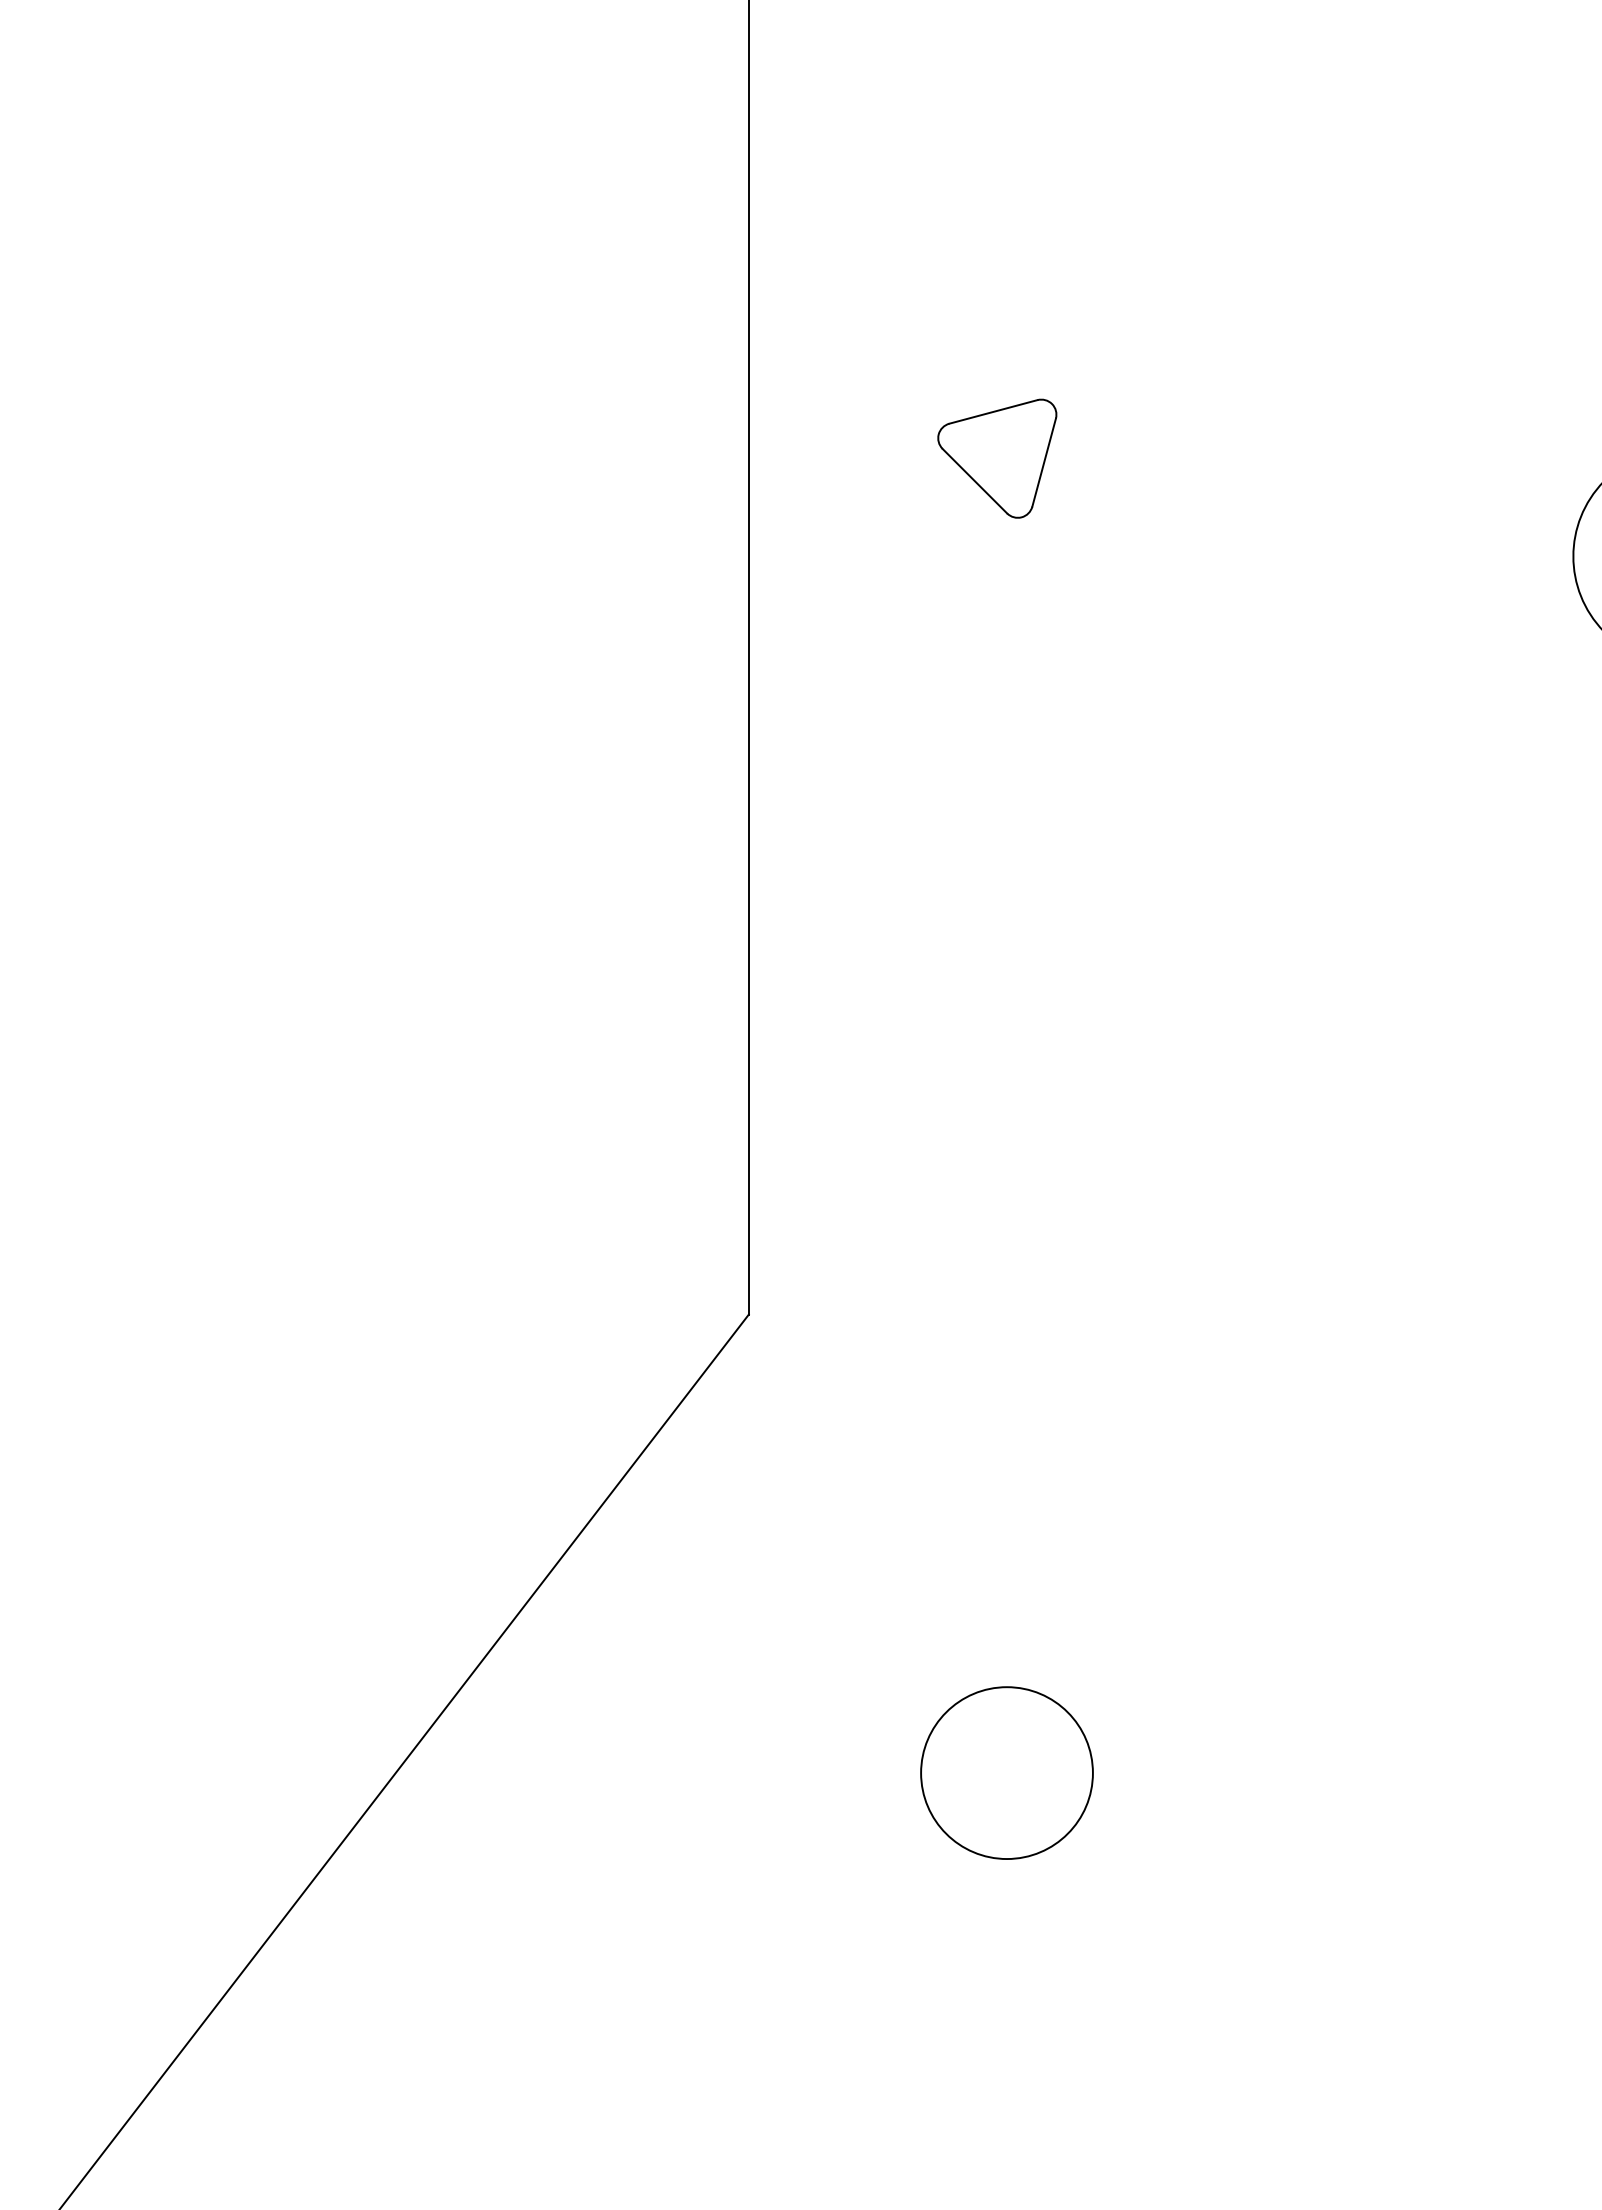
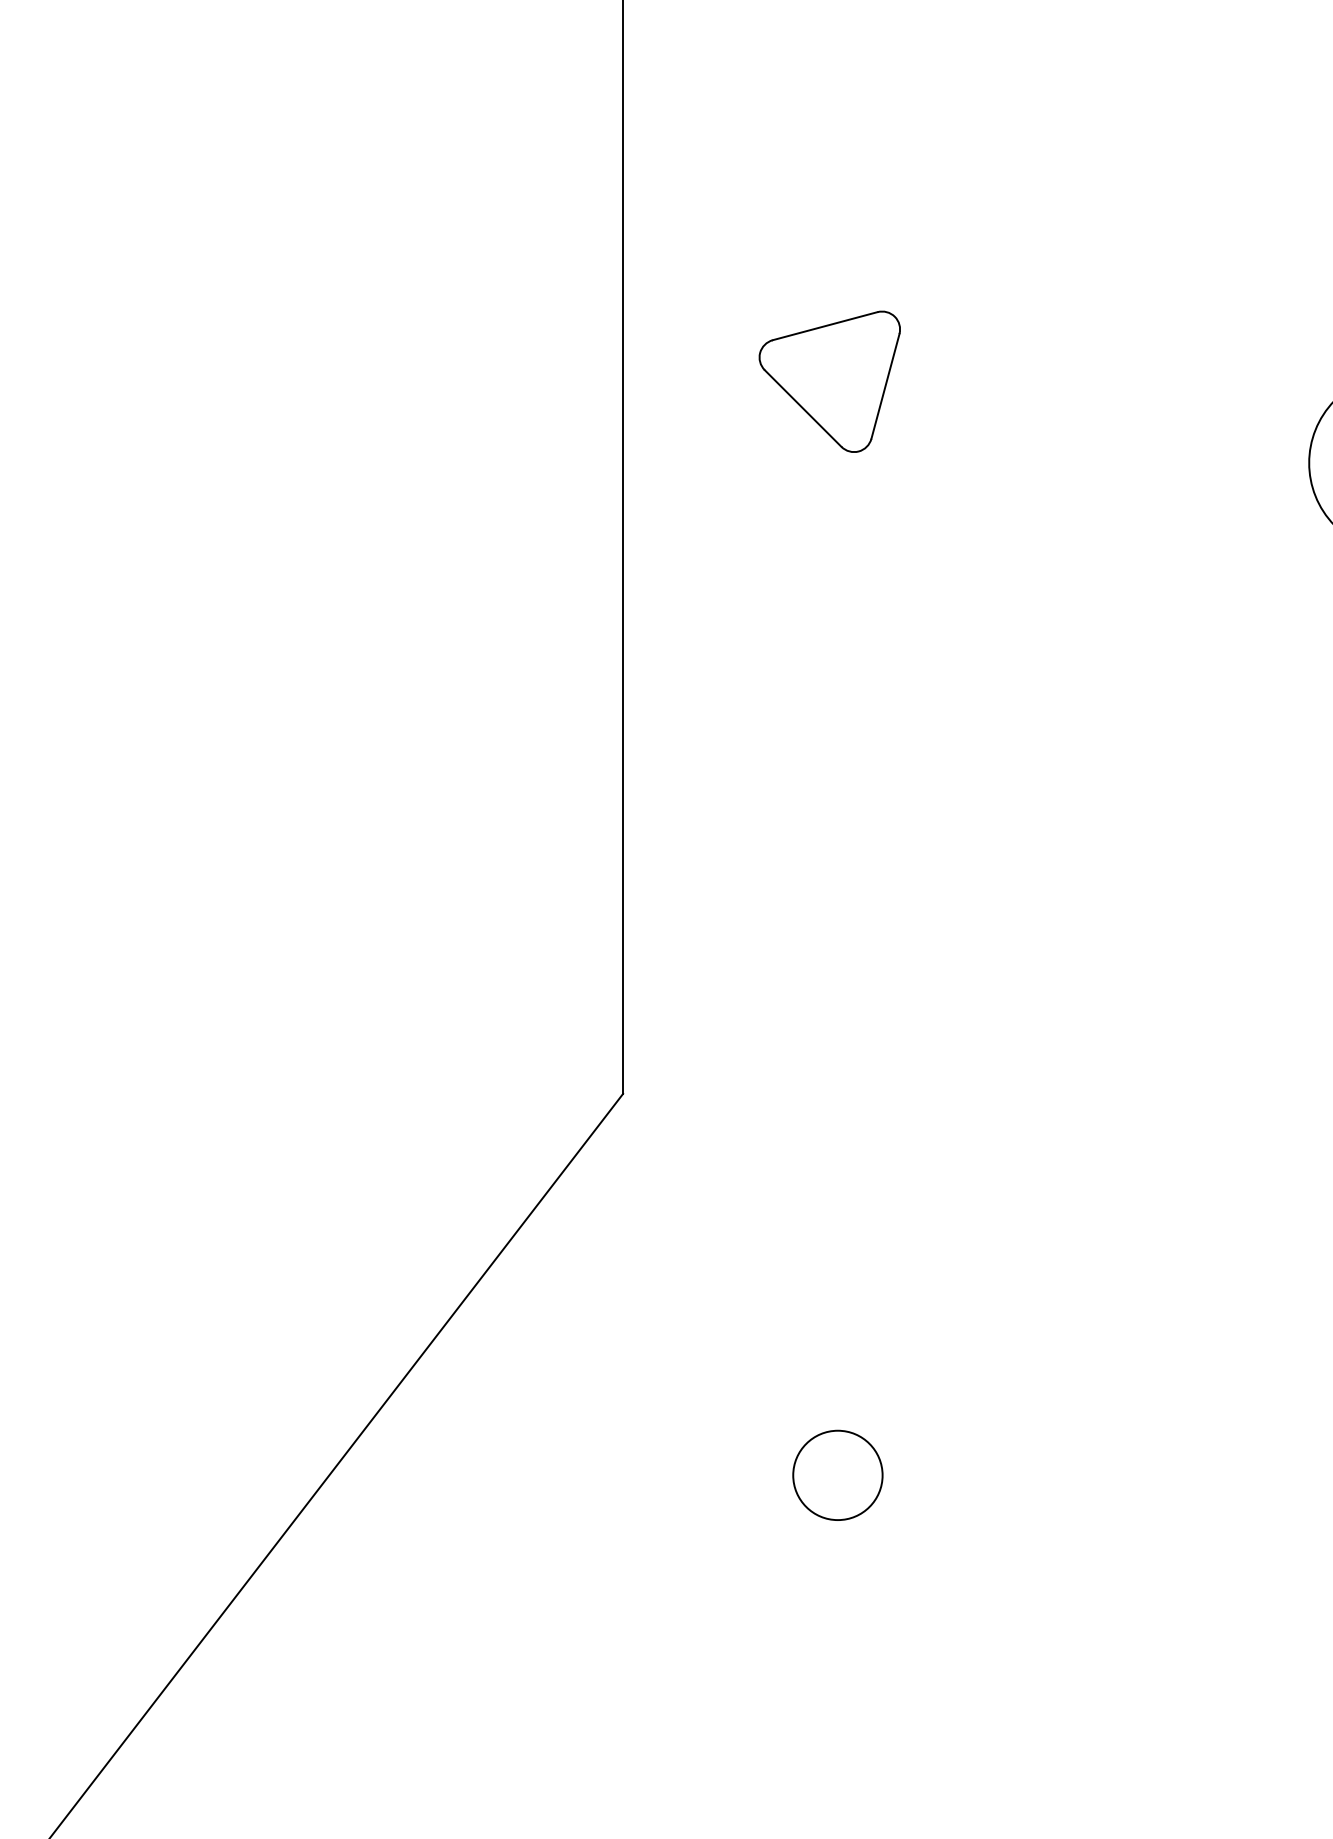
part: (997, 458) -> (830, 381), size x1.43
circle: (1006, 1772) -> (837, 1474), size x0.62

